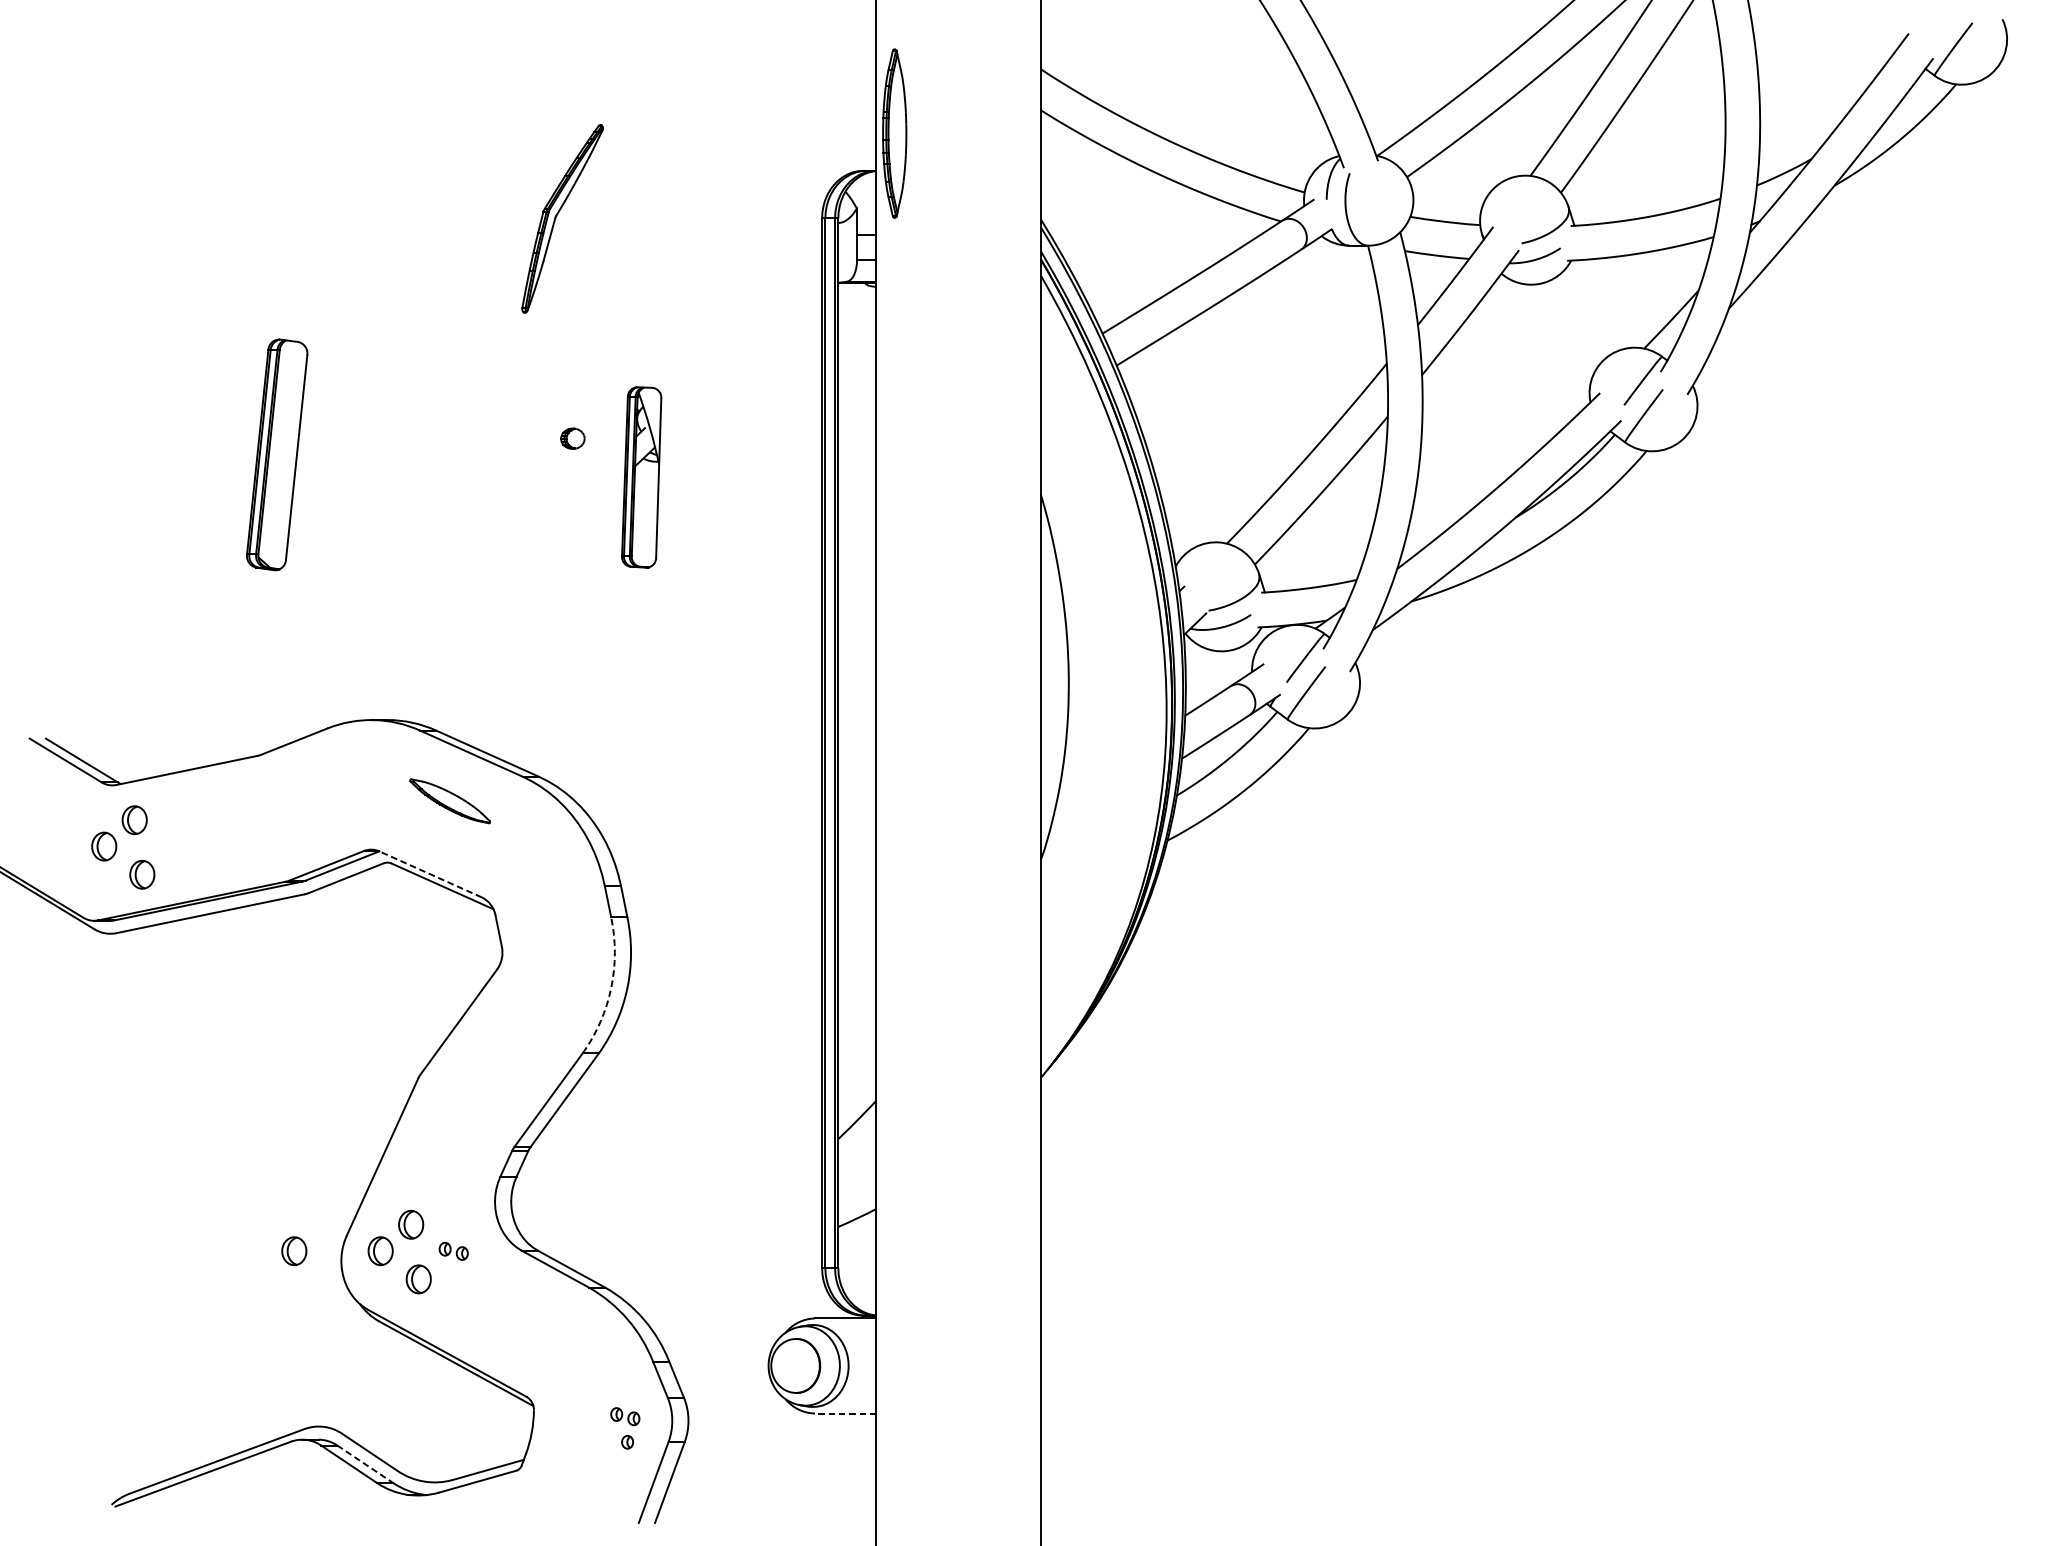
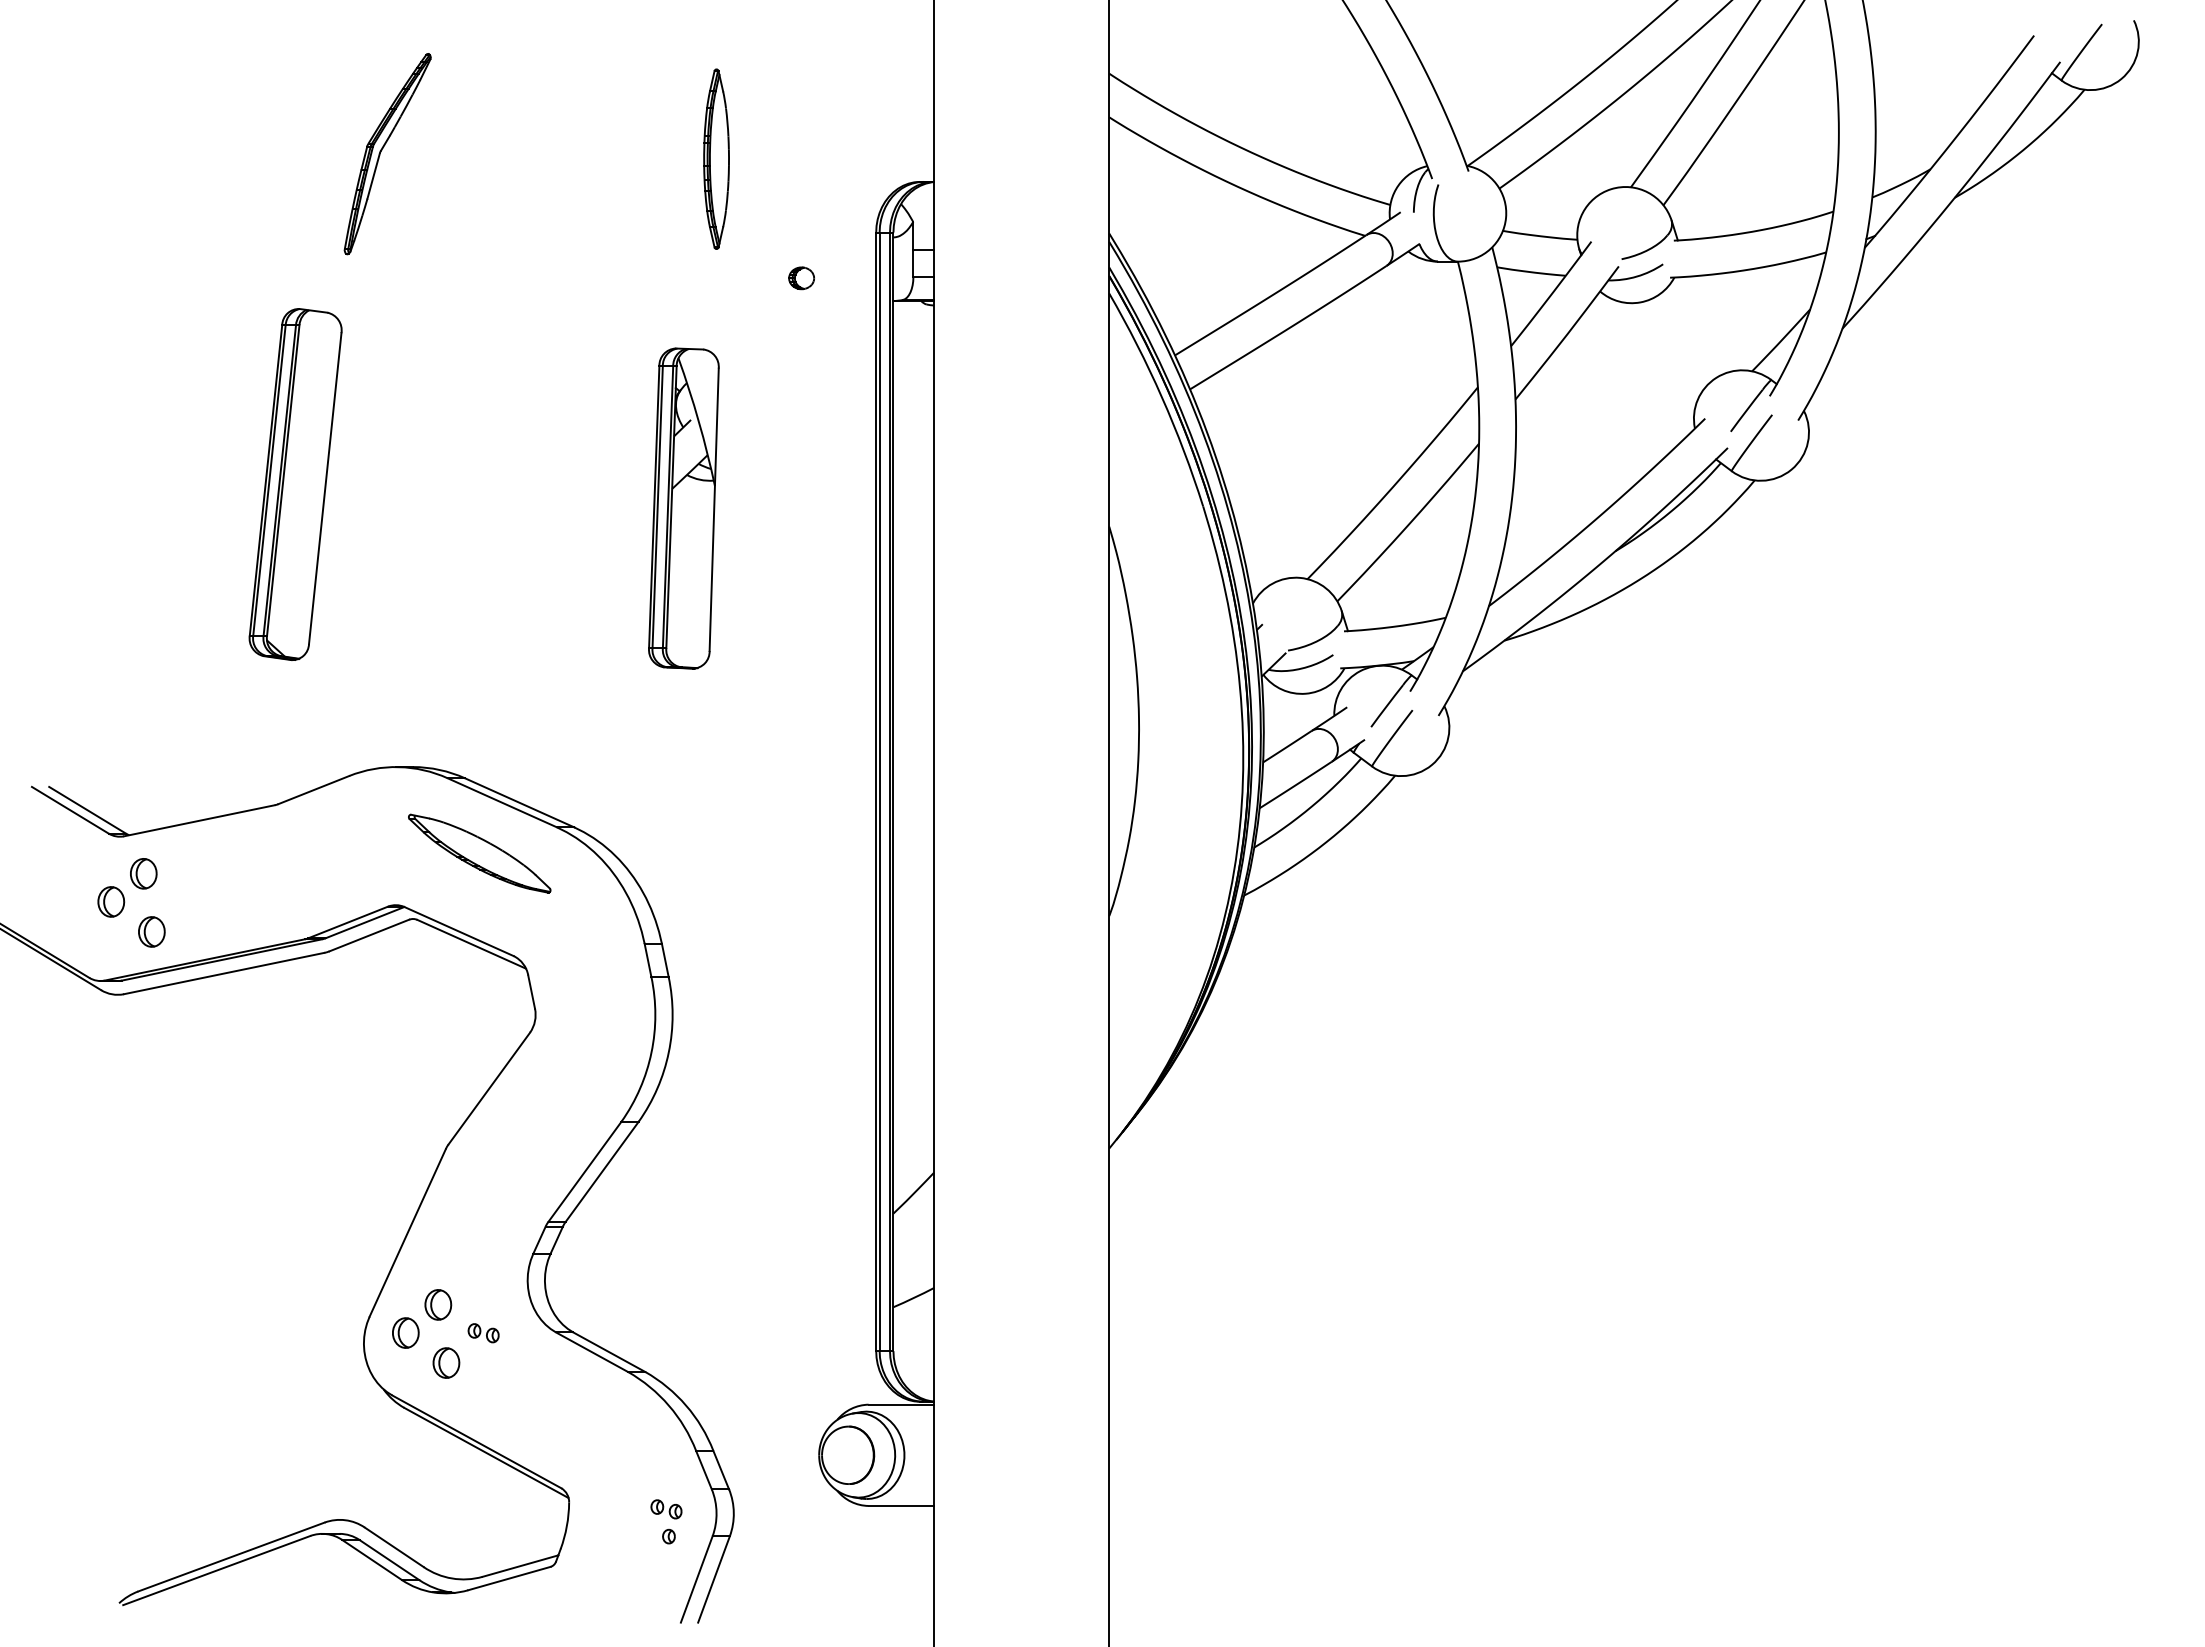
part: (894, 132) -> (716, 158), moved
part: (556, 217) -> (381, 152), moved
part: (572, 438) -> (801, 278), moved
part: (277, 454) -> (295, 484), size x1.43
part: (641, 477) -> (683, 508), size x1.67
part: (449, 801) -> (479, 853), size x1.67
line: (431, 874) -> (459, 931), dashed -> solid
arc: (611, 987) -> (651, 1052), dashed -> solid
part: (294, 1250) -> (313, 1332), removed
line: (845, 1413) -> (901, 1505), dashed -> solid
line: (365, 1464) -> (389, 1560), dashed -> solid

